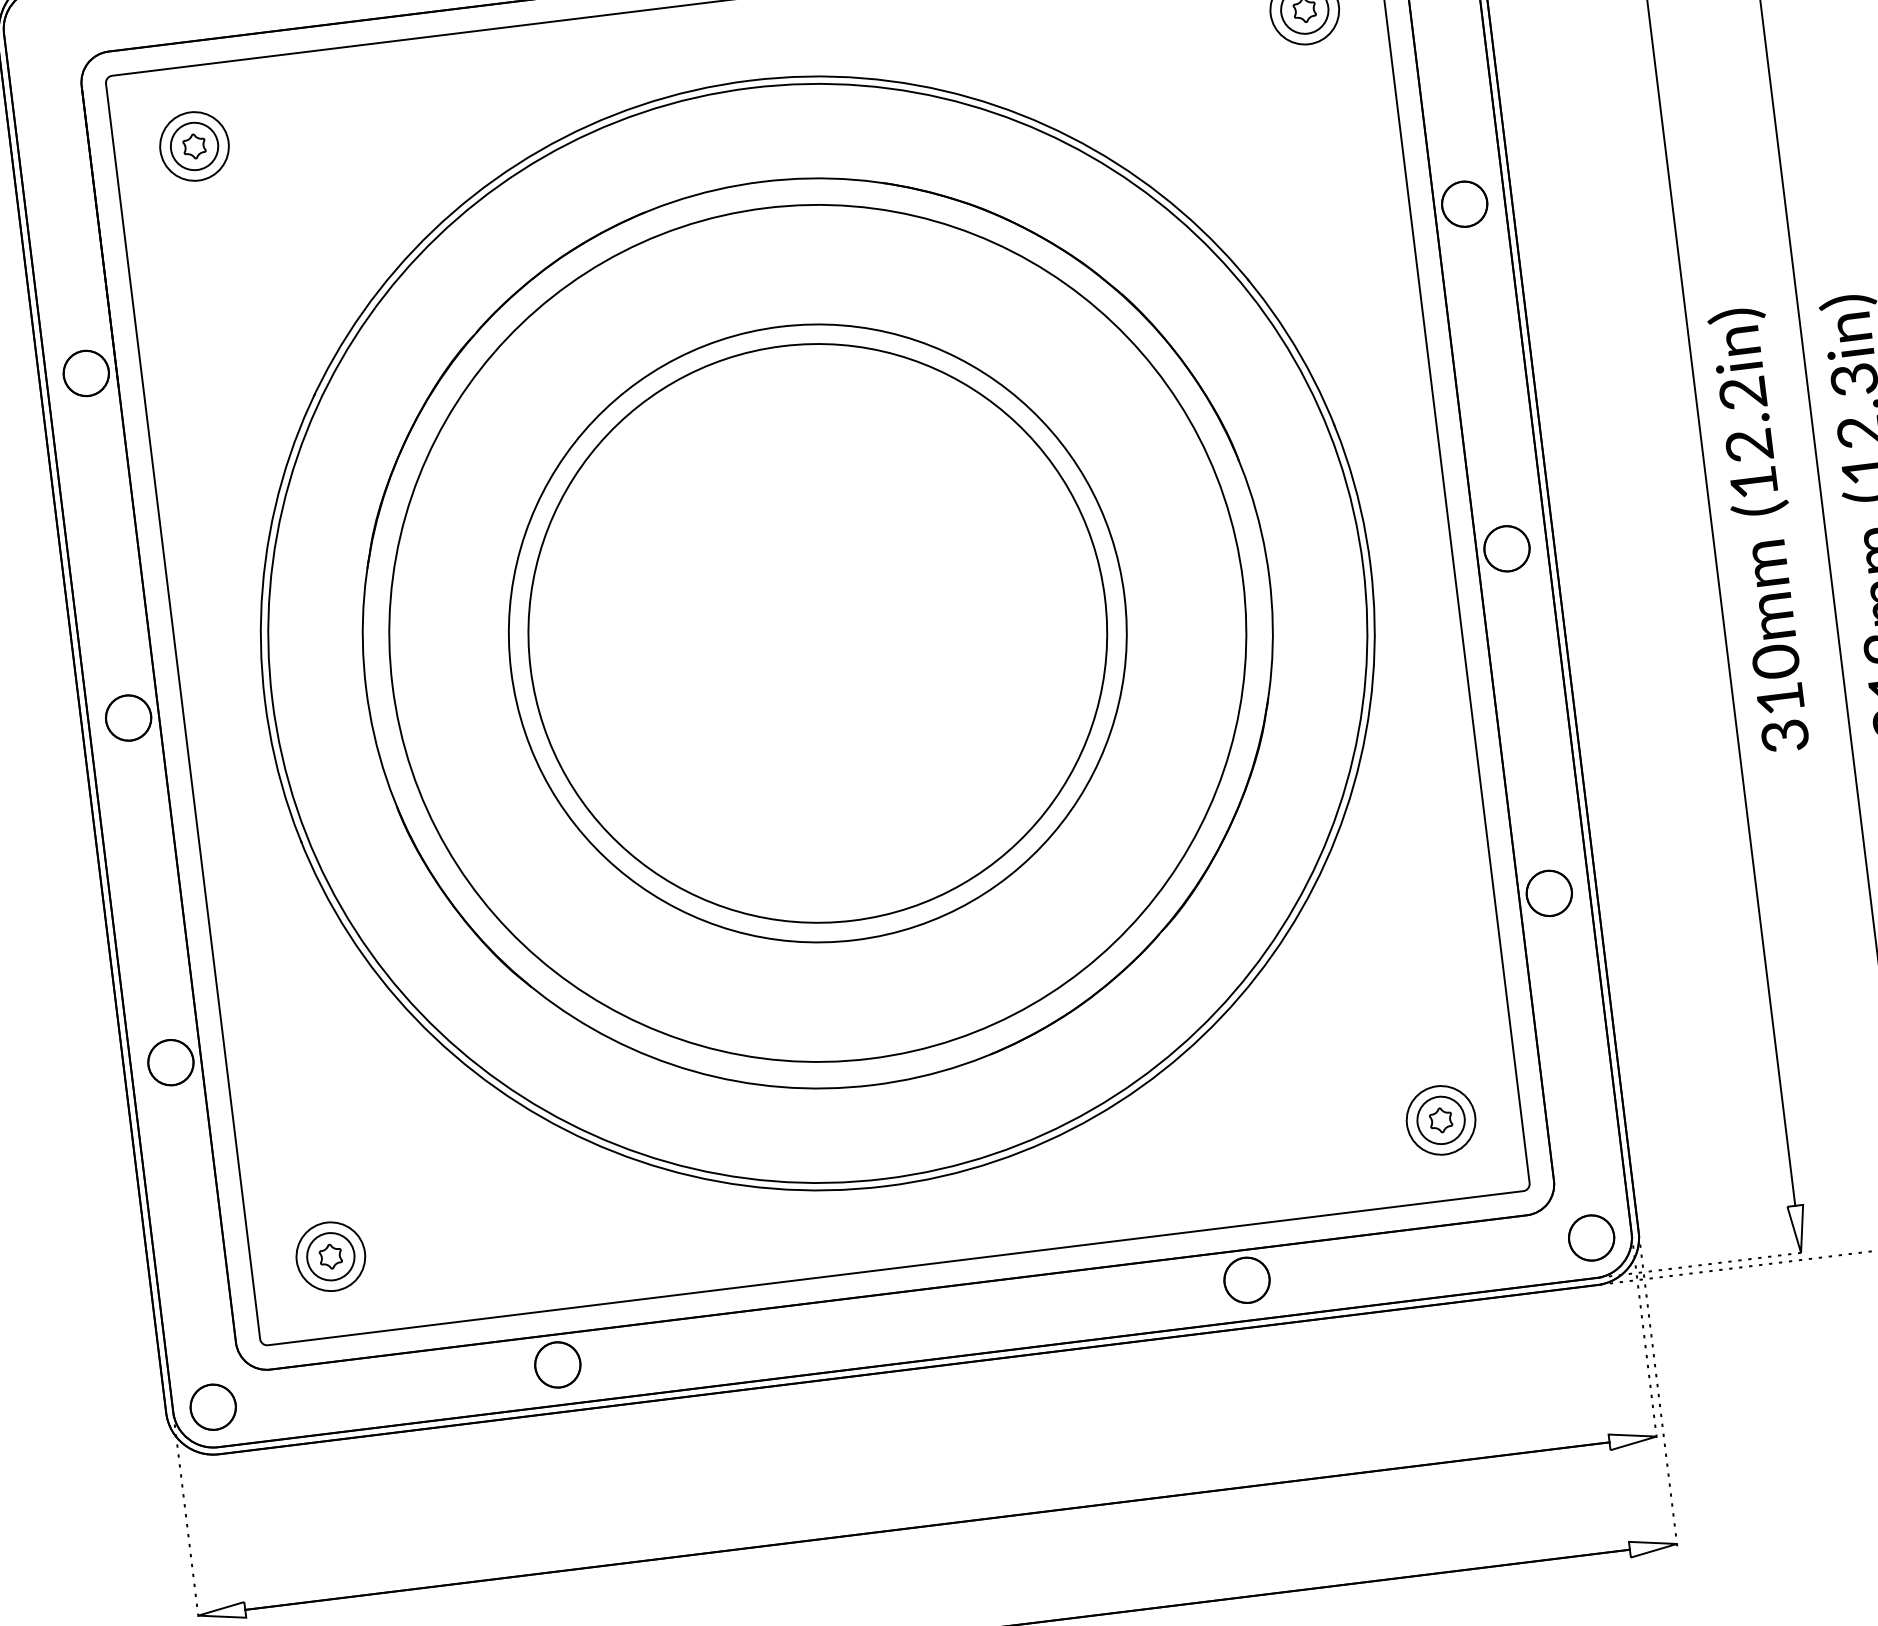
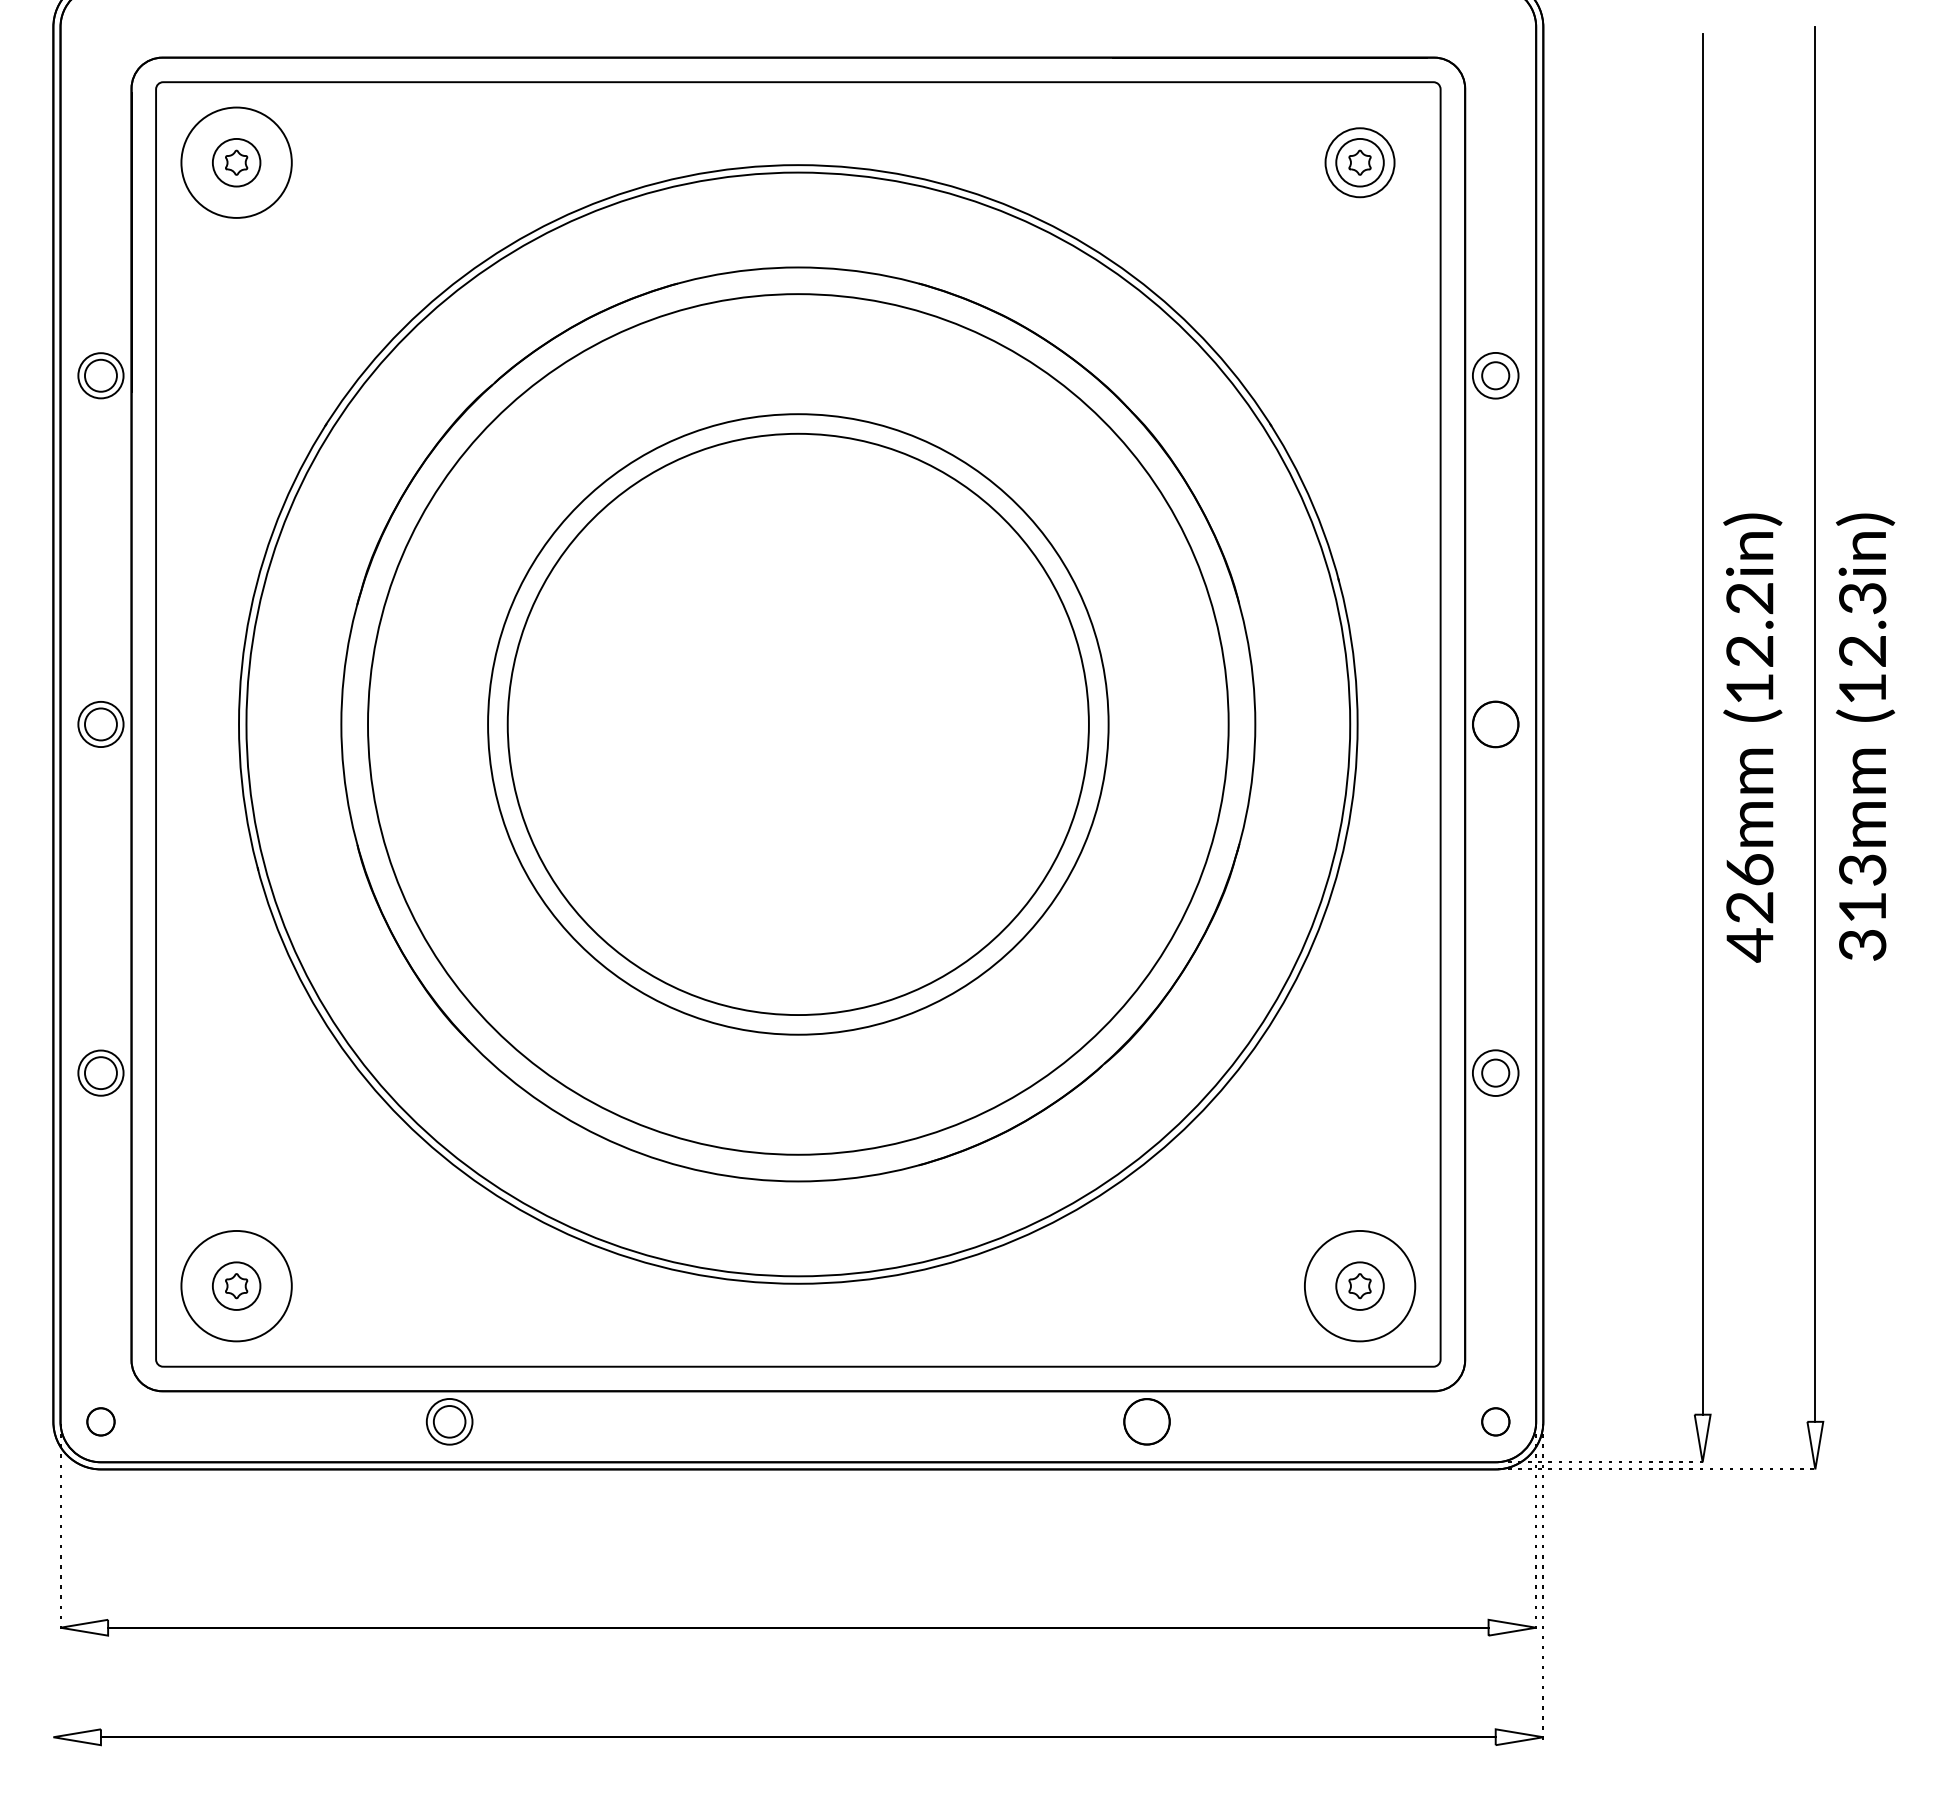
circle: (194, 146) -> (236, 162), size x1.6
circle: (1464, 203) -> (1495, 375), size x0.6
circle: (85, 373) -> (100, 375), size x0.7
text: (1780, 698) -> (1749, 907), 310mm -> 426mm
circle: (128, 718) -> (100, 724), size x0.7
circle: (1549, 892) -> (1495, 1072), size x0.6
circle: (170, 1062) -> (100, 1072), size x0.7
circle: (1440, 1119) -> (1359, 1285), size x1.6
circle: (1591, 1237) -> (1495, 1421), size x0.6
circle: (330, 1256) -> (236, 1285), size x1.6
circle: (557, 1364) -> (449, 1421), size x0.7
circle: (212, 1406) -> (100, 1421), size x0.6

